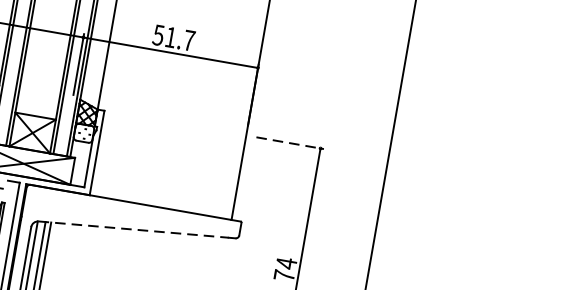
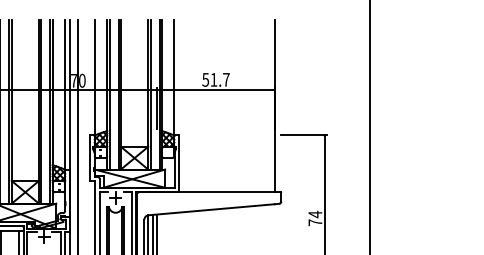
line: (290, 143) -> (304, 135), dashed -> solid
line: (135, 229) -> (212, 209), dashed -> solid

